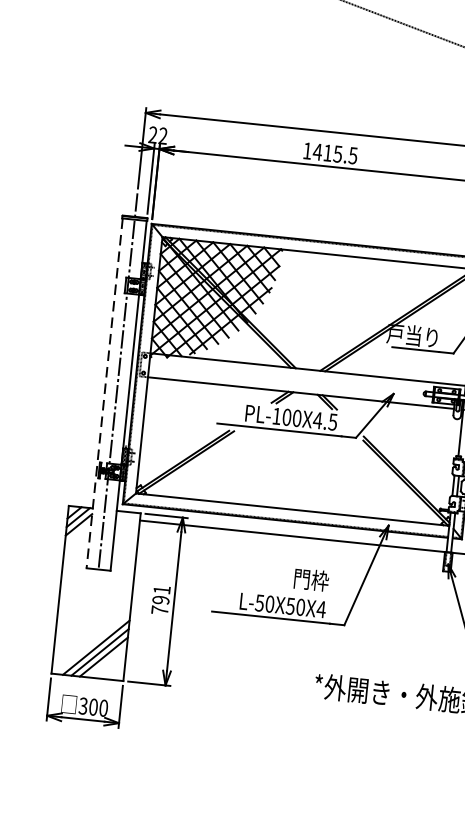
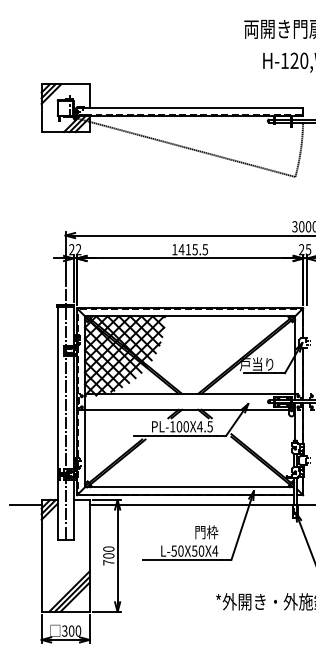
line: (104, 393) -> (57, 423), dashed -> solid
line: (43, 510) -> (25, 504), added
text: (161, 595) -> (108, 552), 791 -> 700

